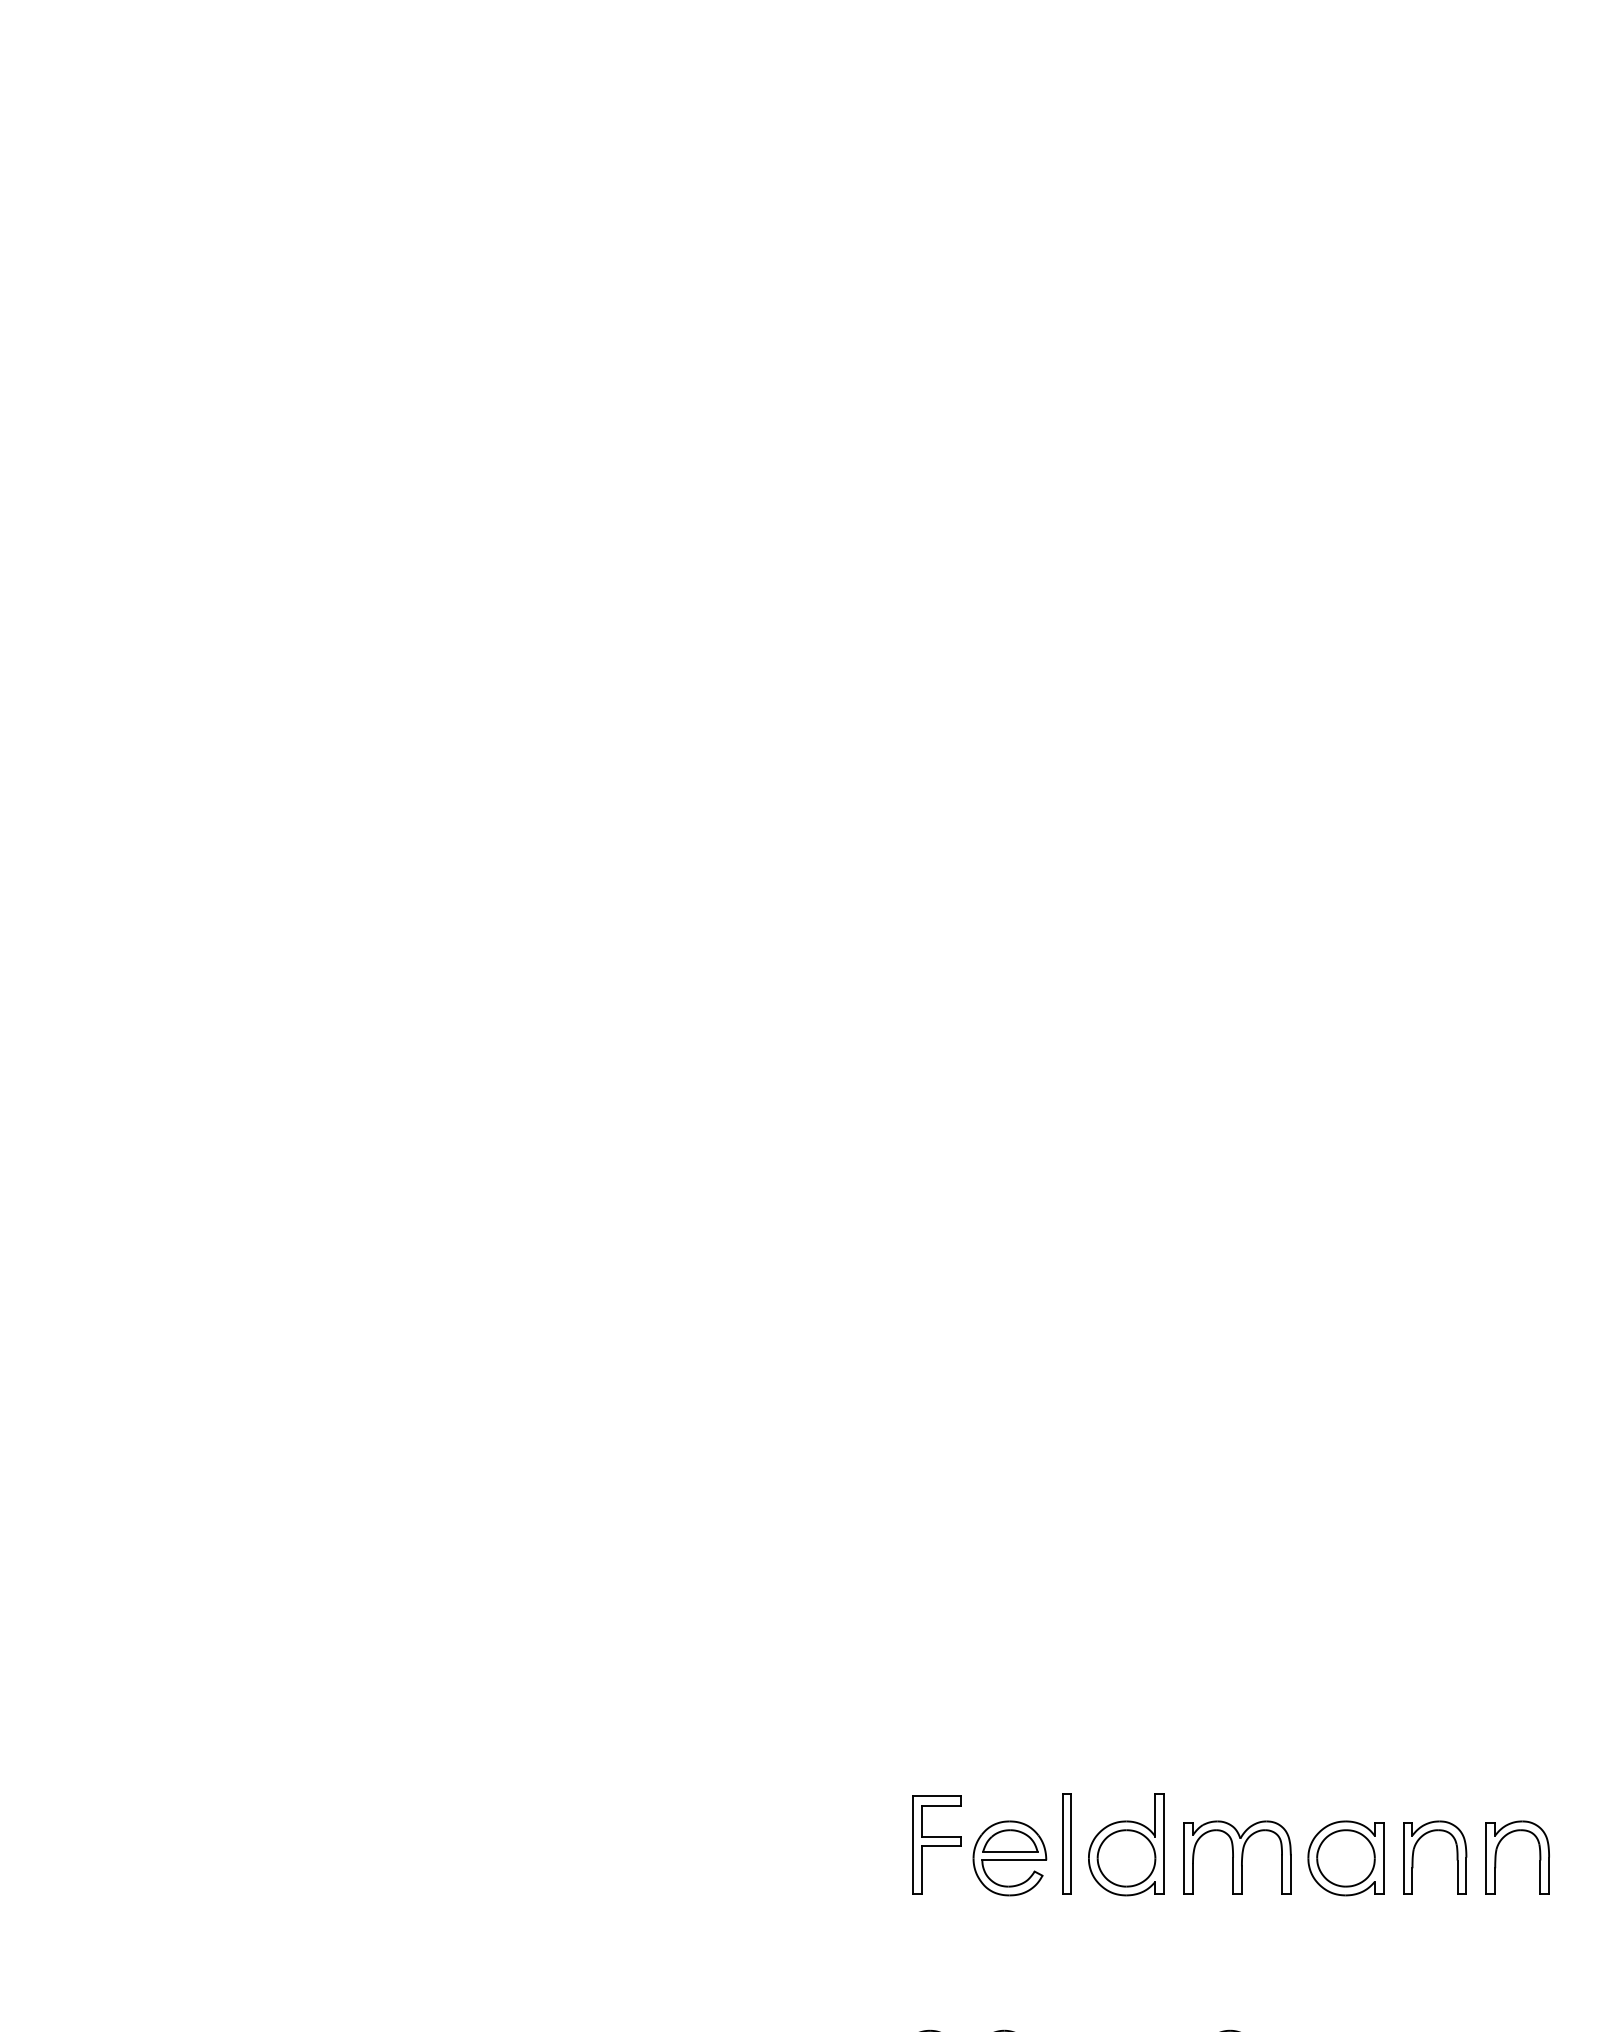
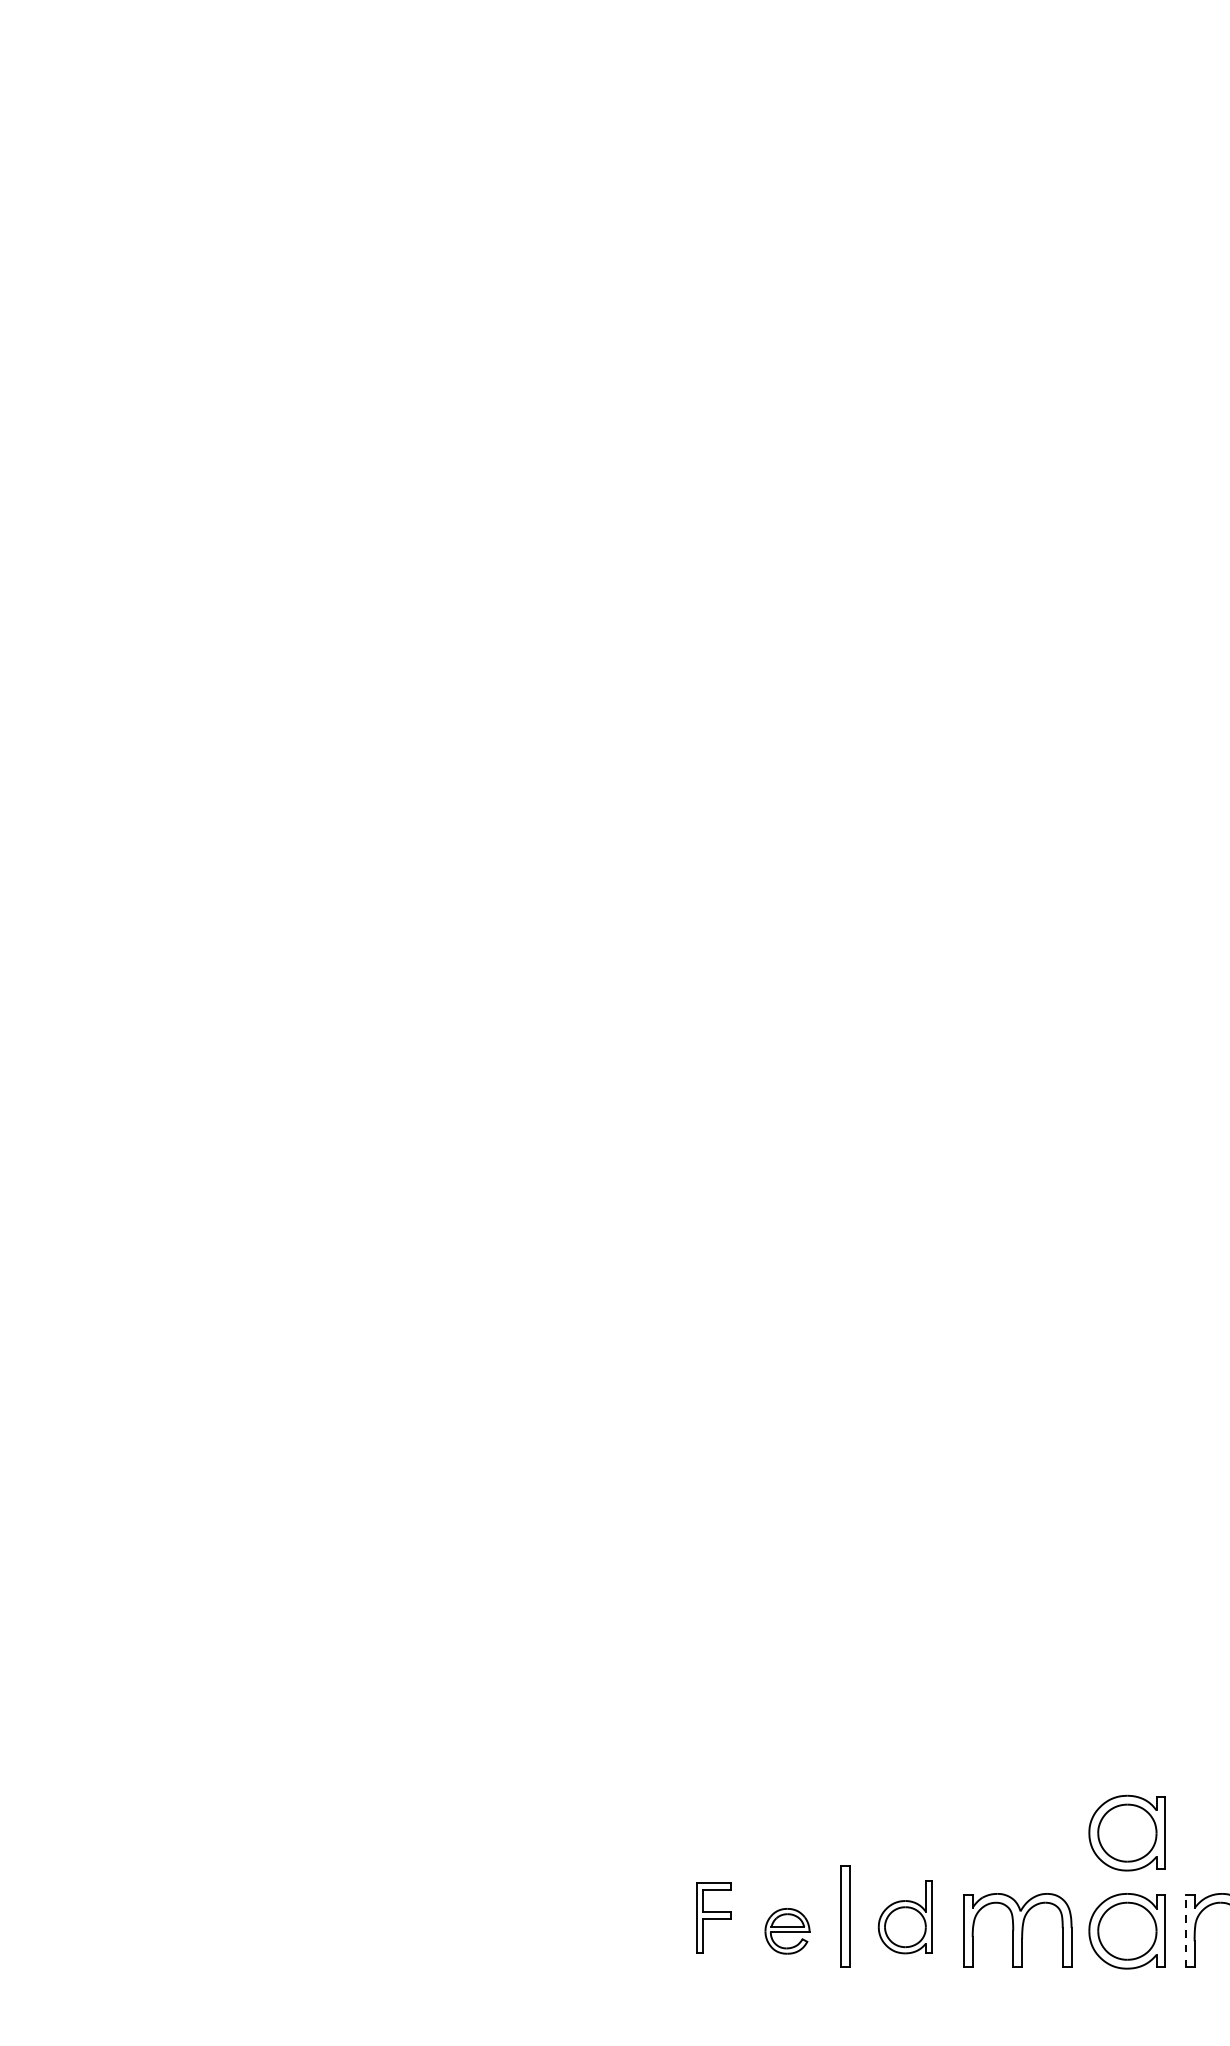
part: (1345, 1761) -> (1126, 1833), added
part: (936, 1844) -> (713, 1917), size x0.7
part: (1126, 1844) -> (905, 1917), size x0.7
part: (1009, 1858) -> (787, 1931), size x0.6
line: (1403, 1858) -> (1185, 1931), solid -> dashed

